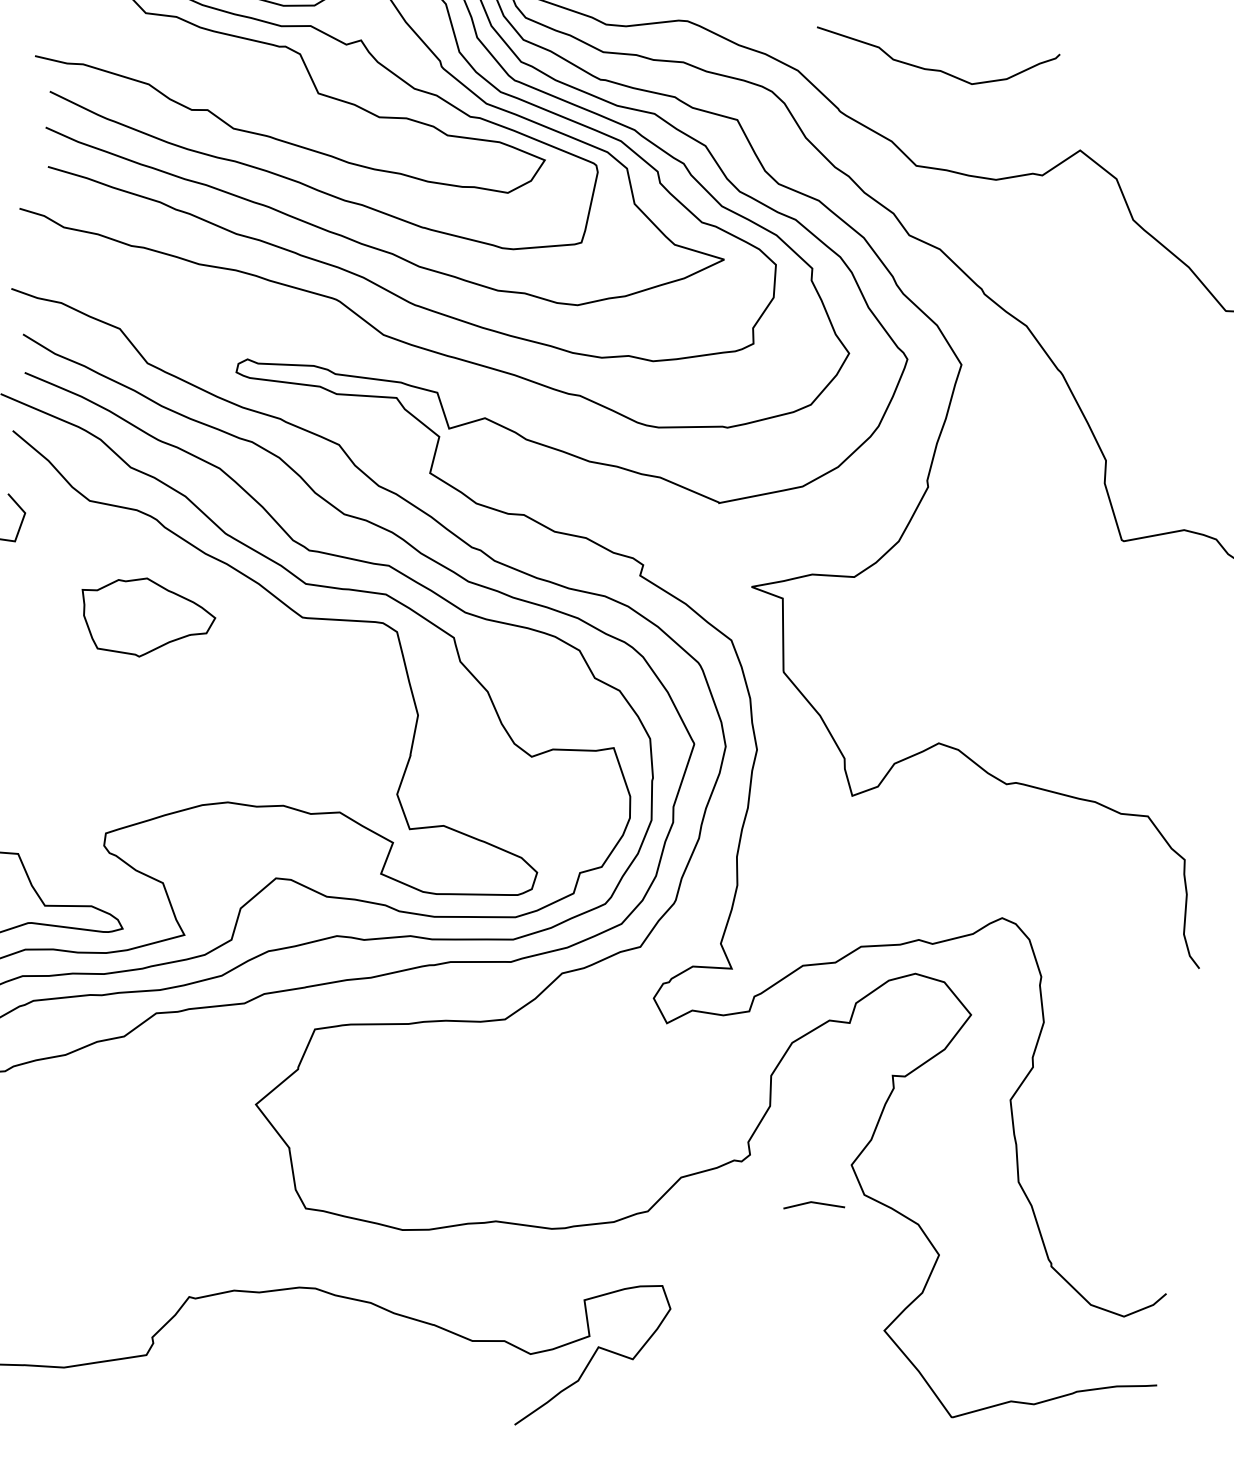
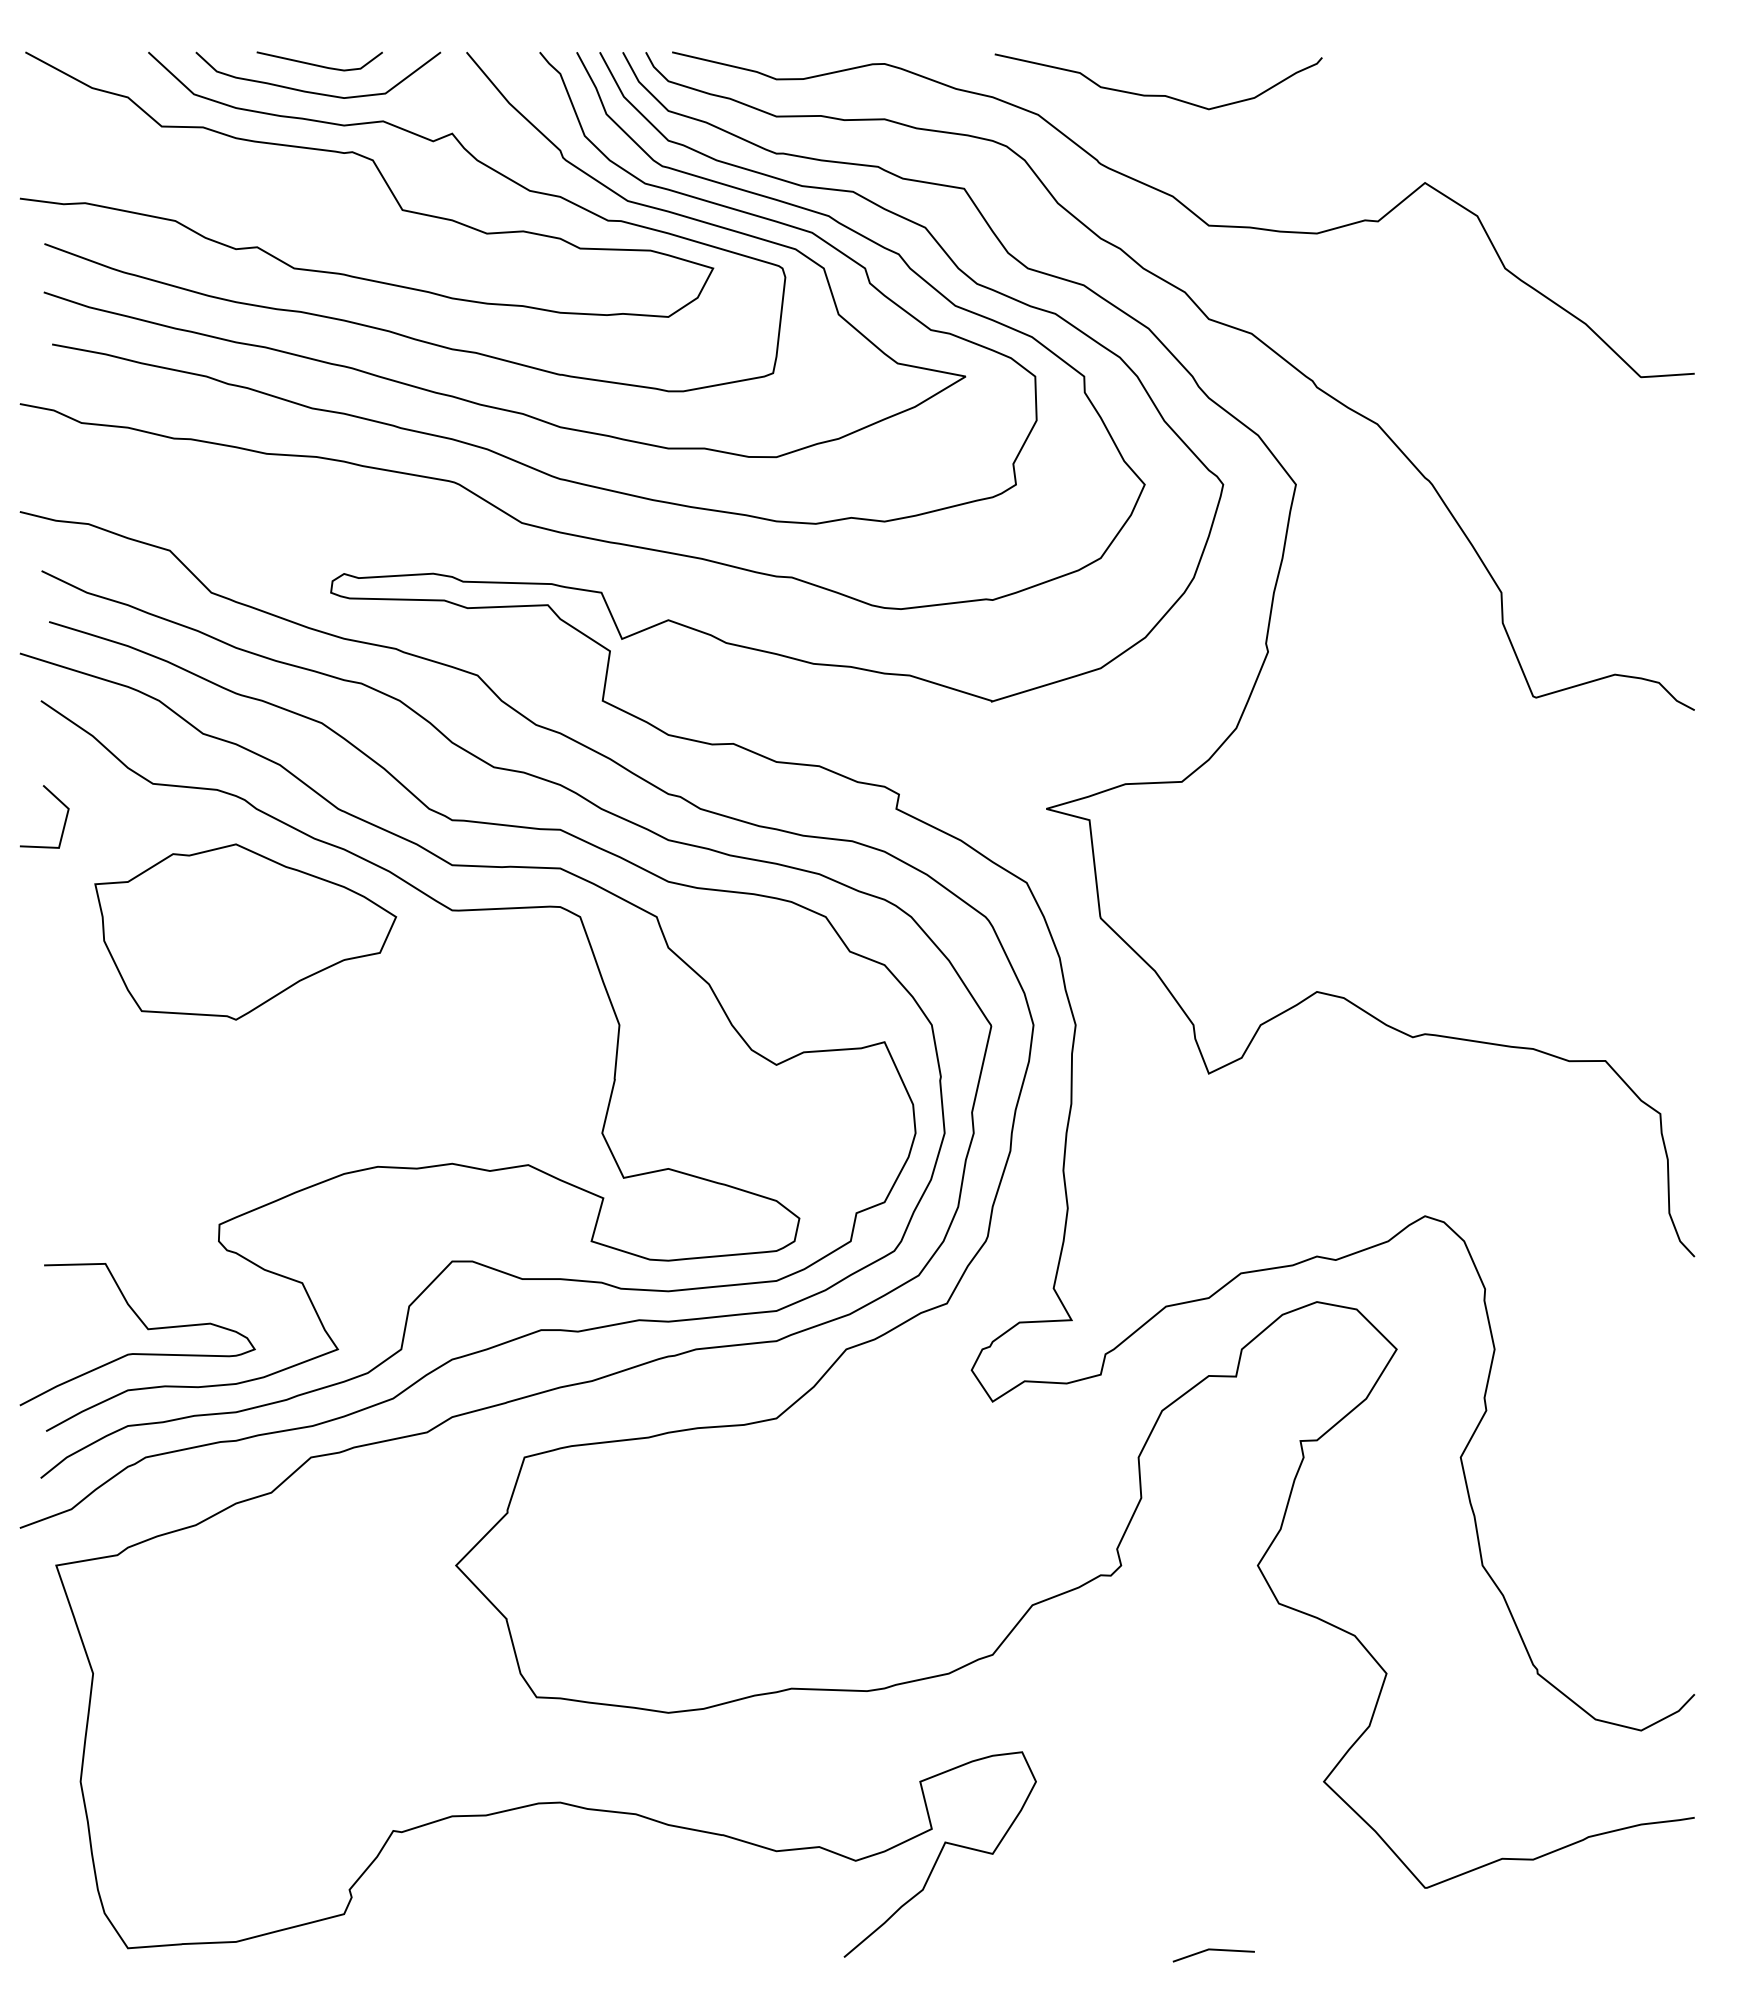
curve: (935, 69) -> (1158, 94), moved
part: (147, 617) -> (245, 931), size x1.67
line: (814, 1203) -> (1213, 1950), moved

